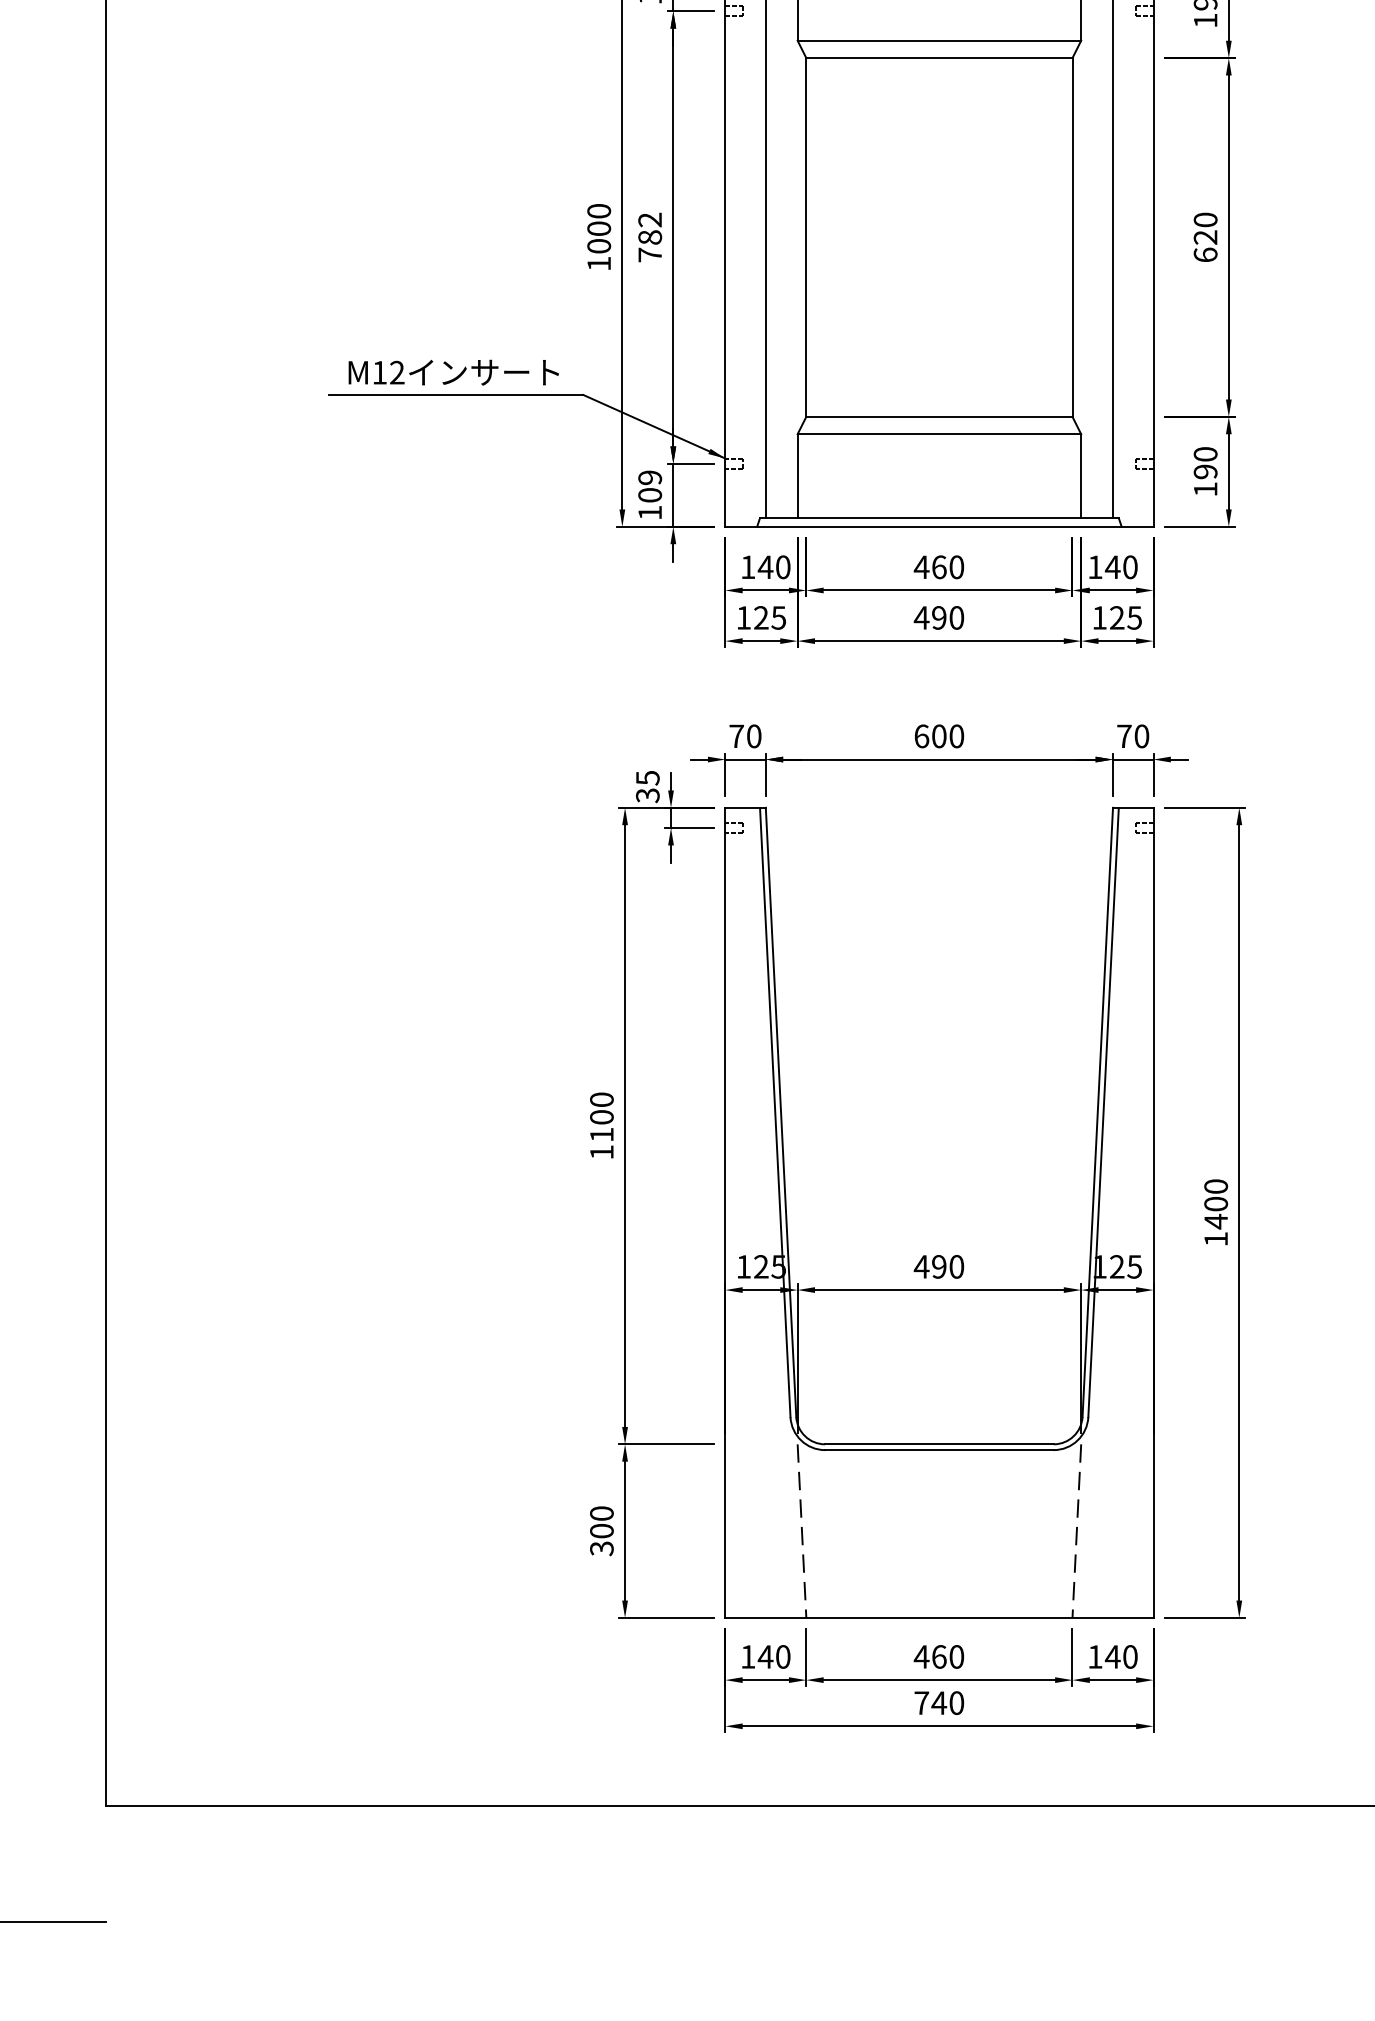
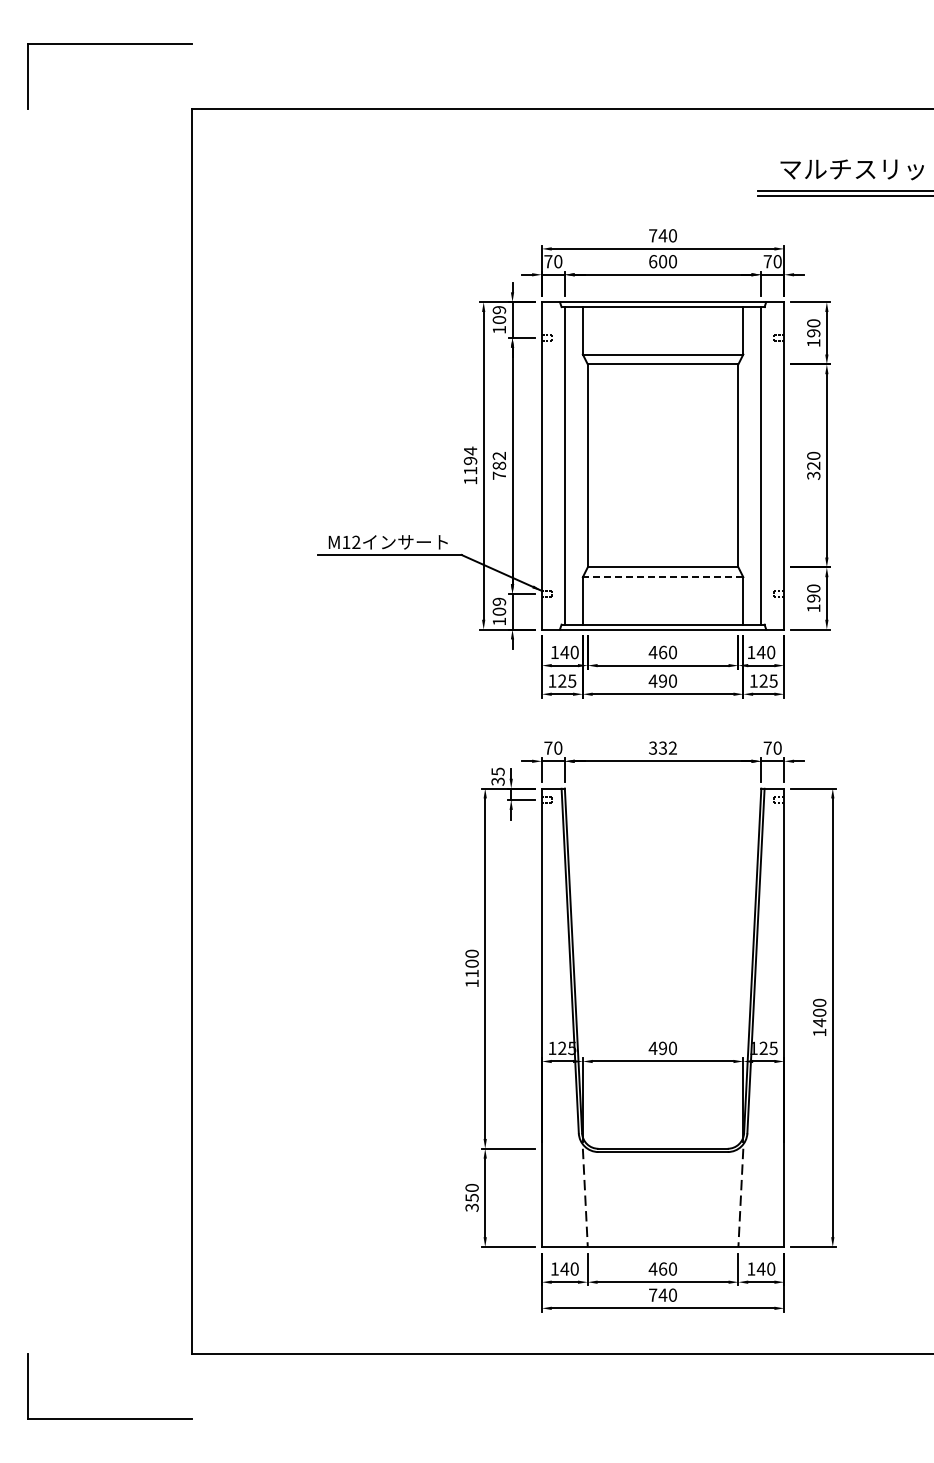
text: (599, 228) -> (470, 460), 1000 -> 1194
text: (1205, 254) -> (813, 475), 620 -> 320
line: (938, 434) -> (662, 577), solid -> dashed
text: (938, 735) -> (662, 747), 600 -> 332
text: (600, 1530) -> (471, 1197), 300 -> 350

